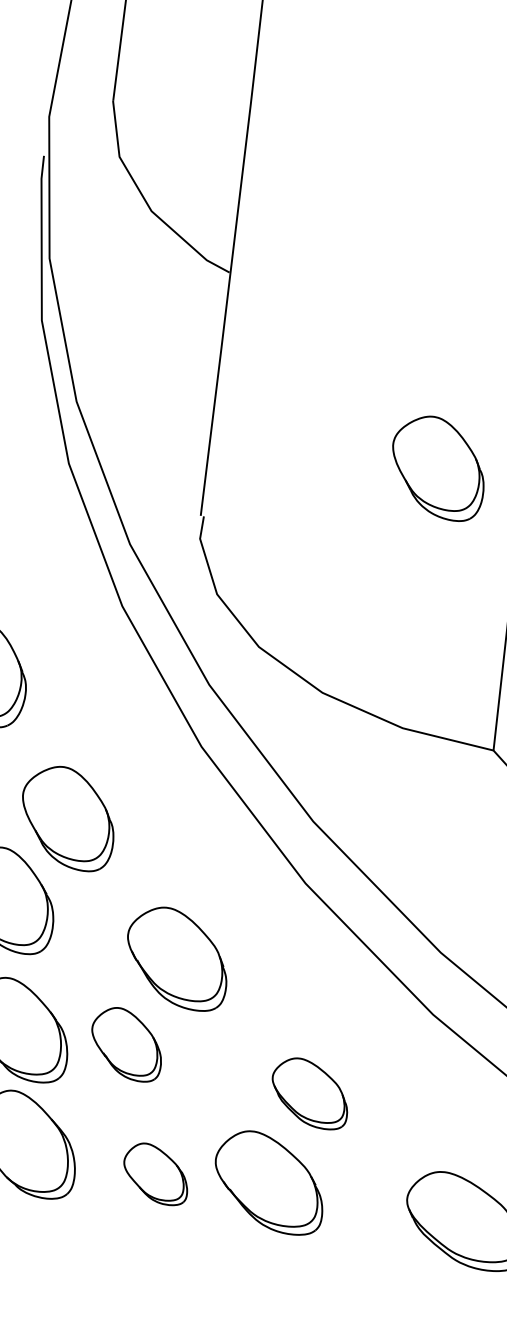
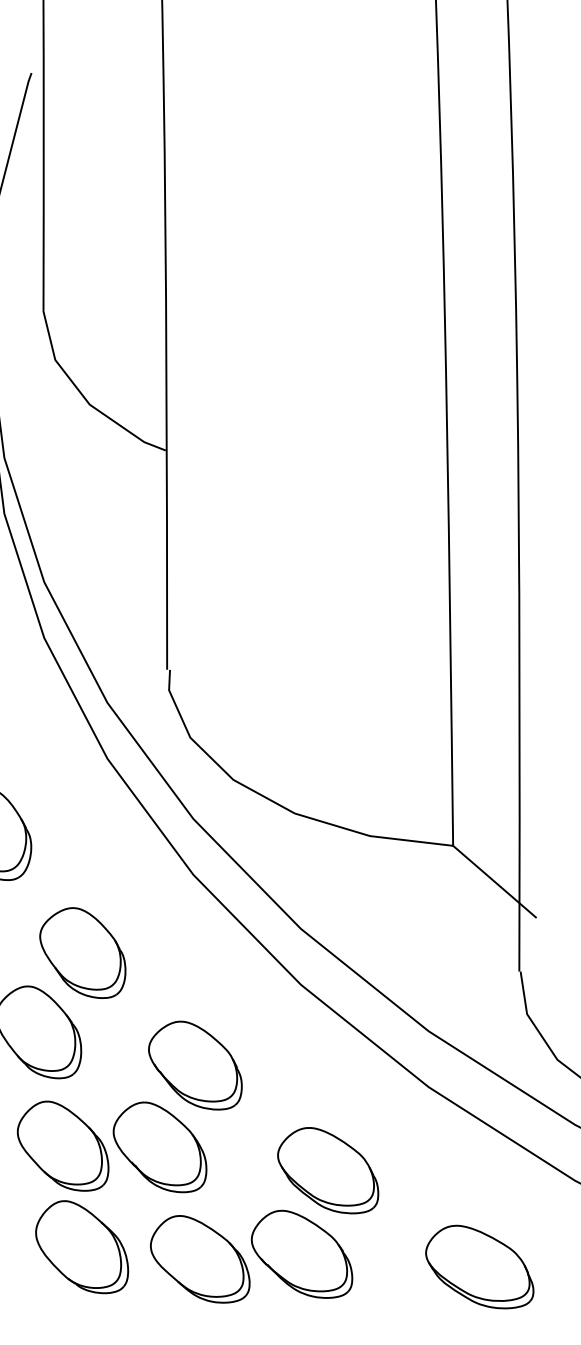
part: (438, 467) -> (372, 600), removed
part: (126, 1044) -> (159, 1147), size x1.43
part: (310, 1093) -> (328, 1170), size x1.43
part: (156, 1174) -> (200, 1259), size x1.67

